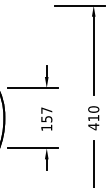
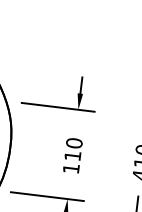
text: (46, 114) -> (73, 148), 157 -> 110

